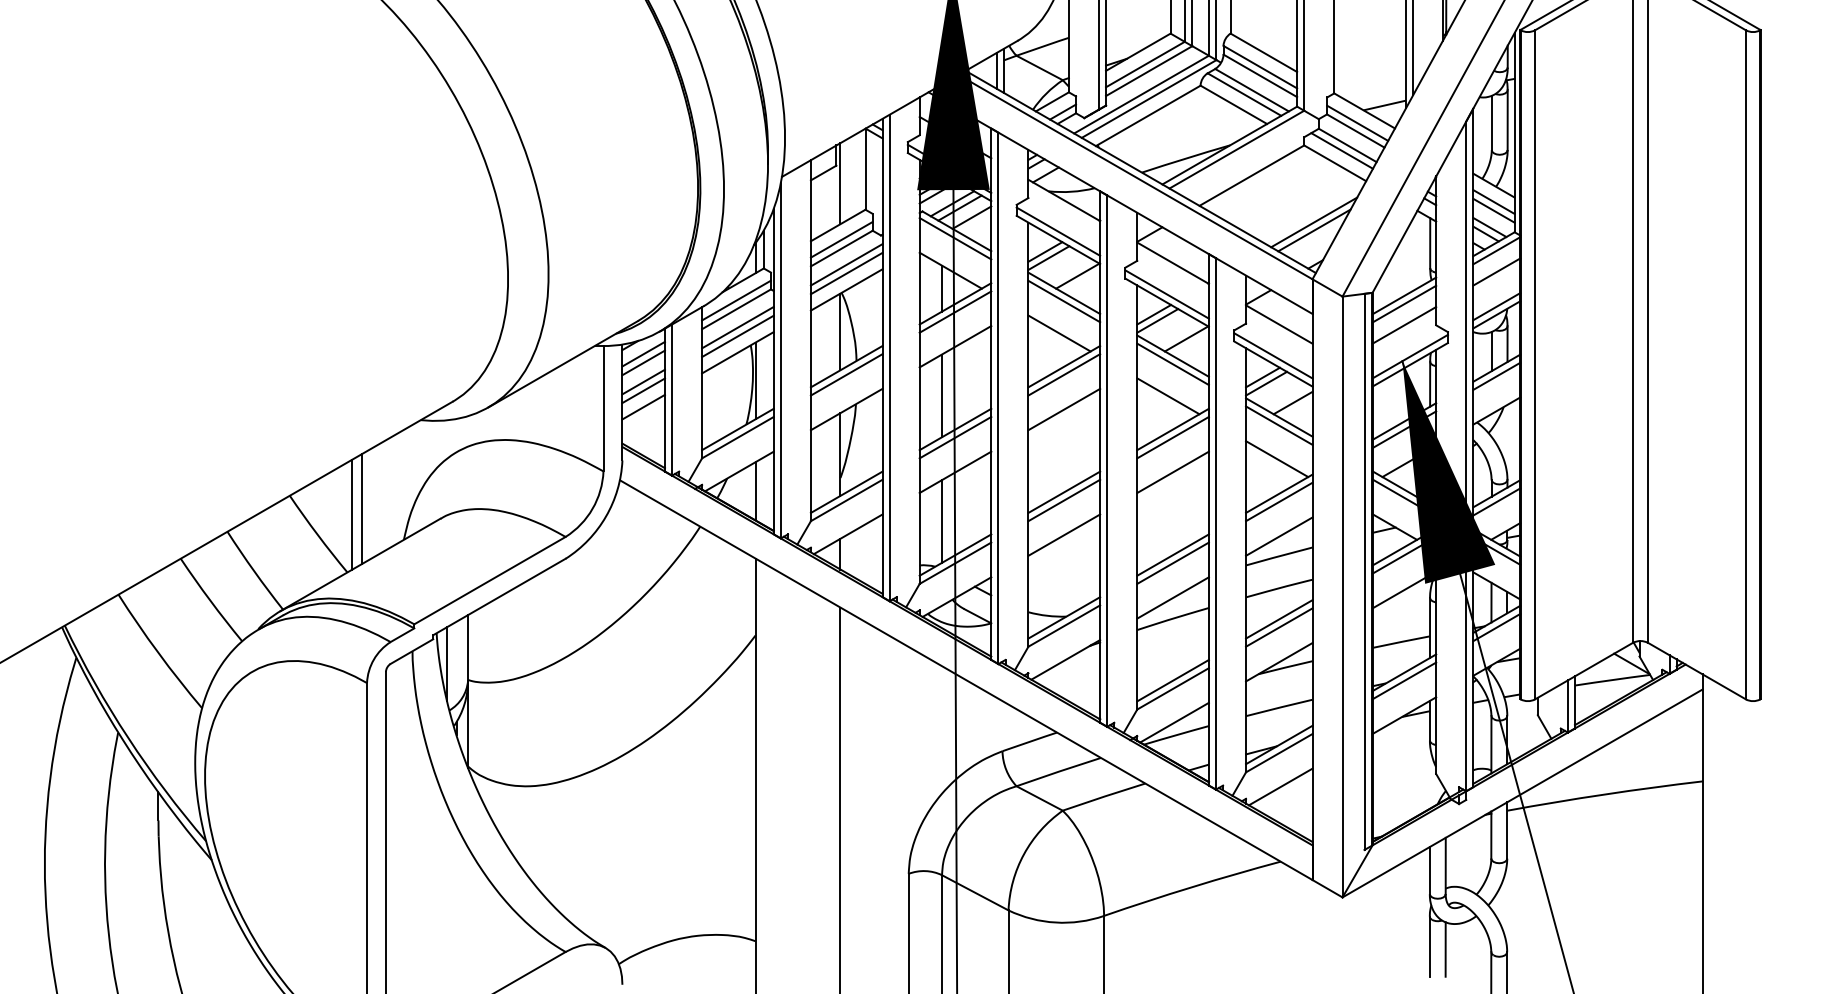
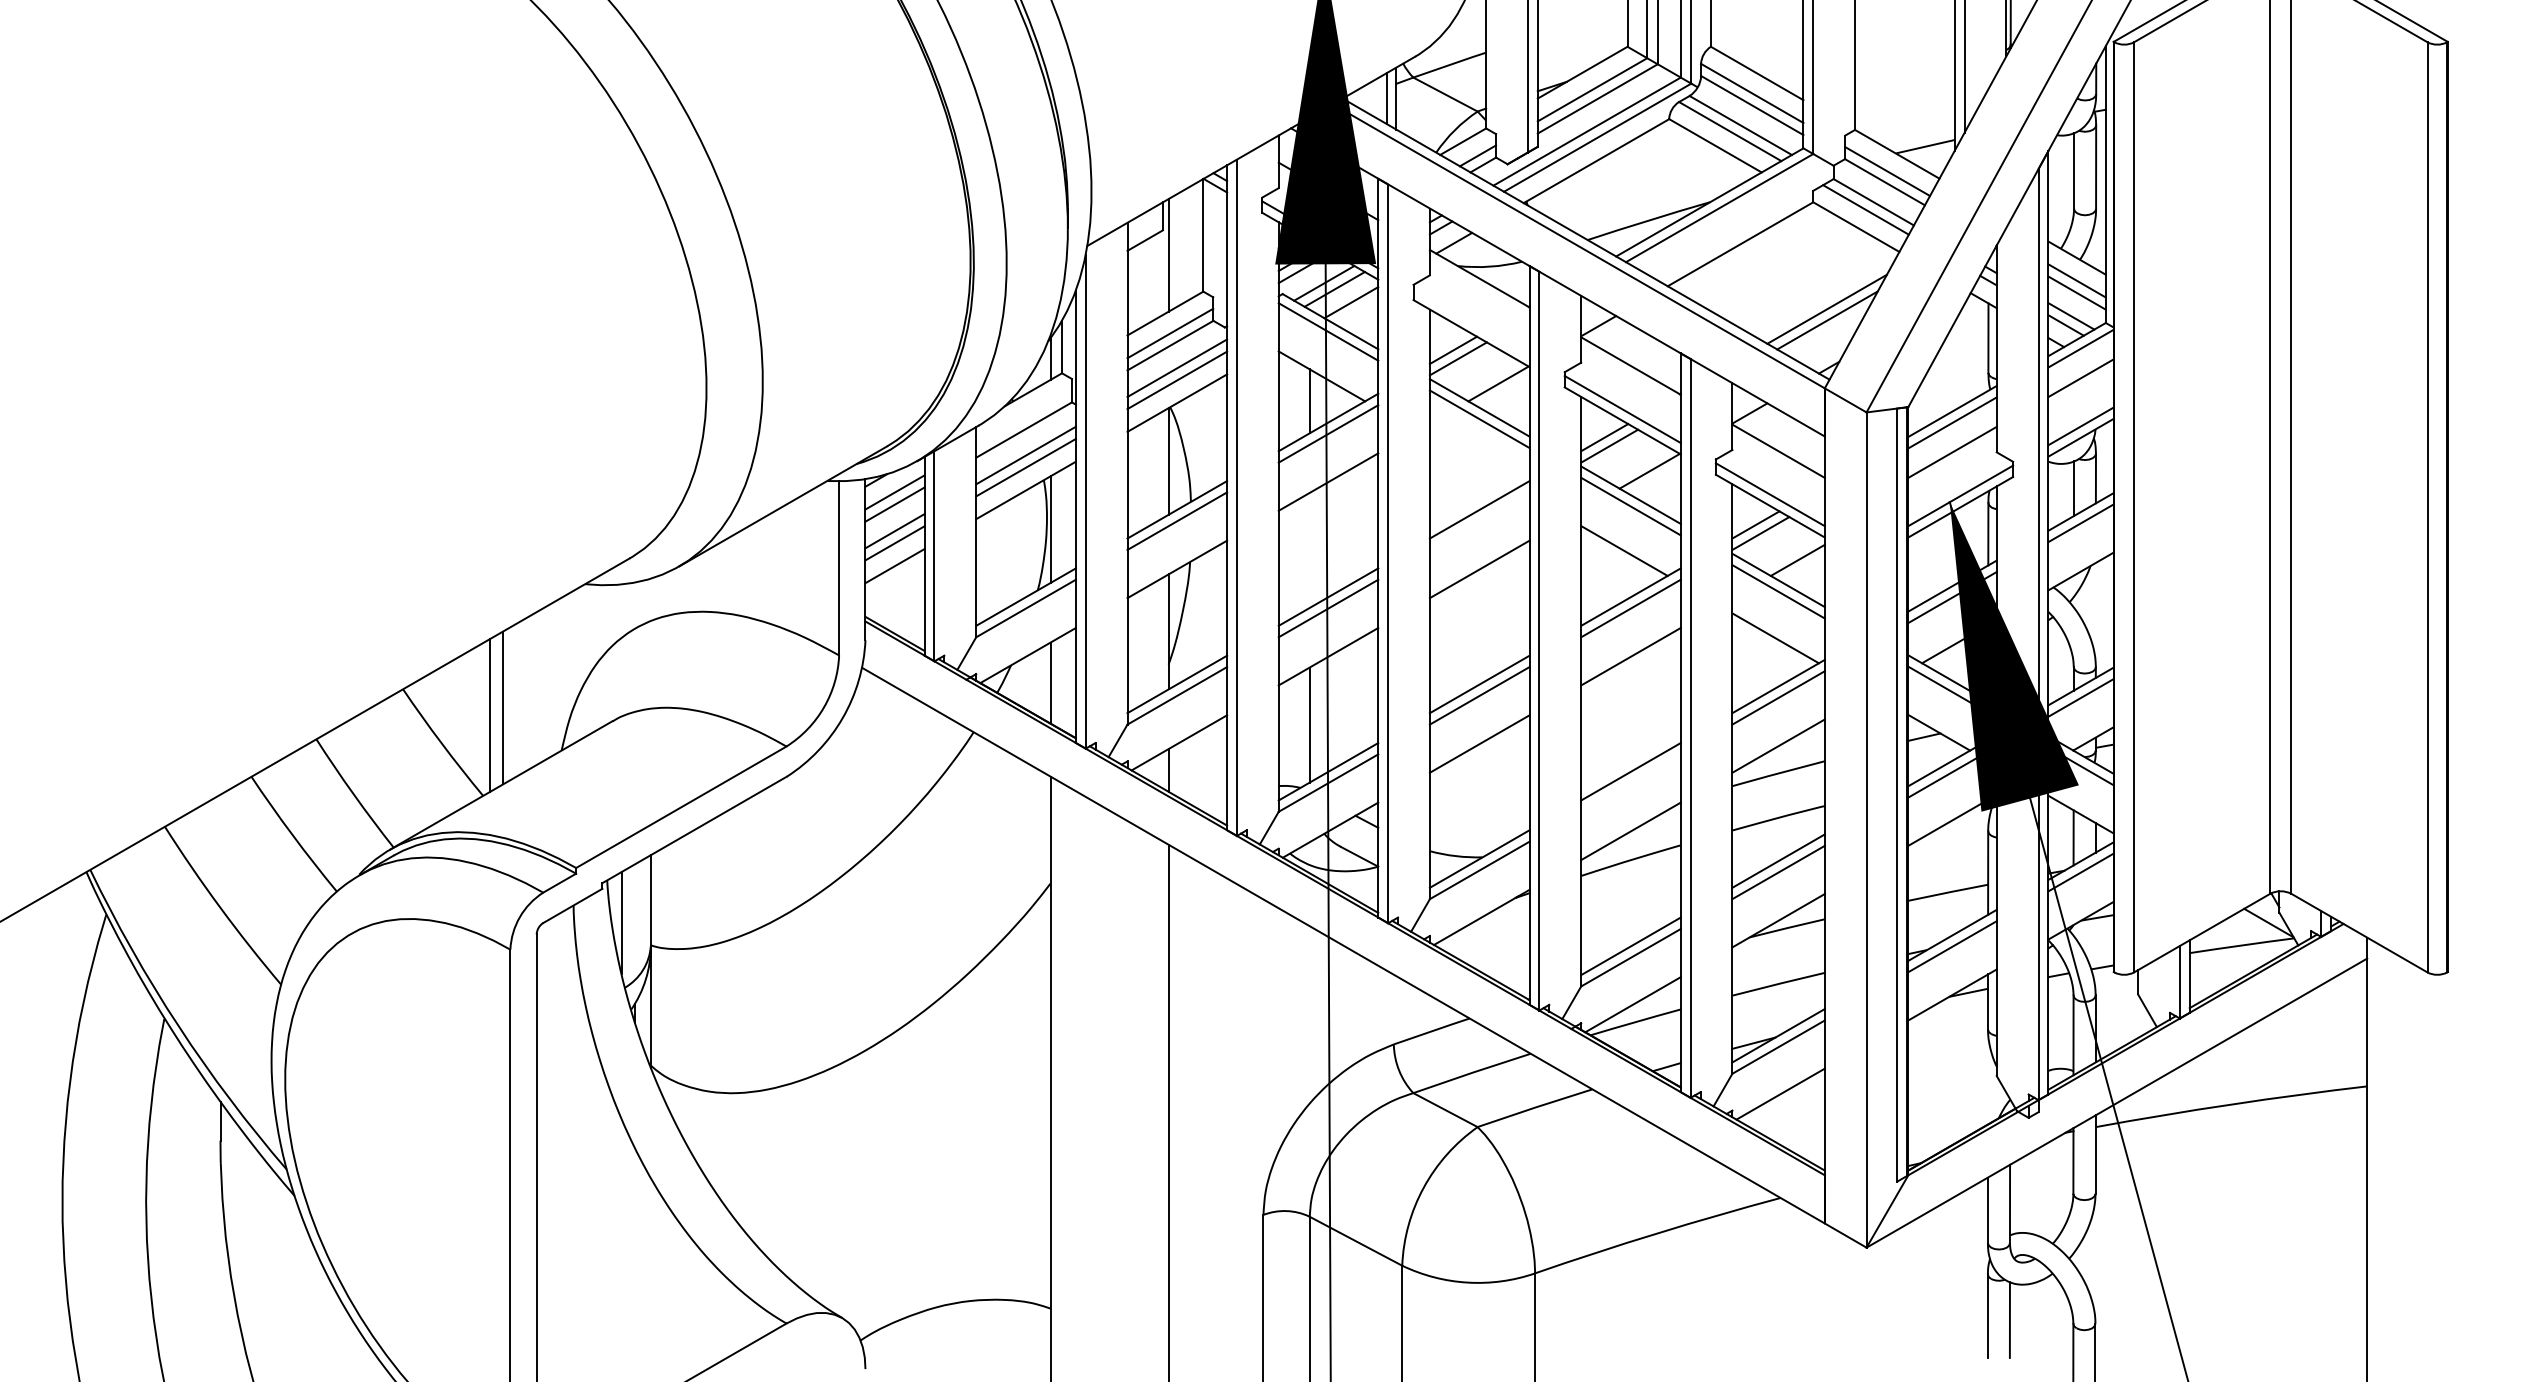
line: (1058, 231) -> (1471, 321), removed
line: (736, 300) -> (1024, 417), removed
line: (1059, 333) -> (1473, 463), removed
line: (1064, 374) -> (1480, 520), removed
line: (942, 395) -> (1310, 549), removed
line: (1172, 562) -> (1630, 782), removed

